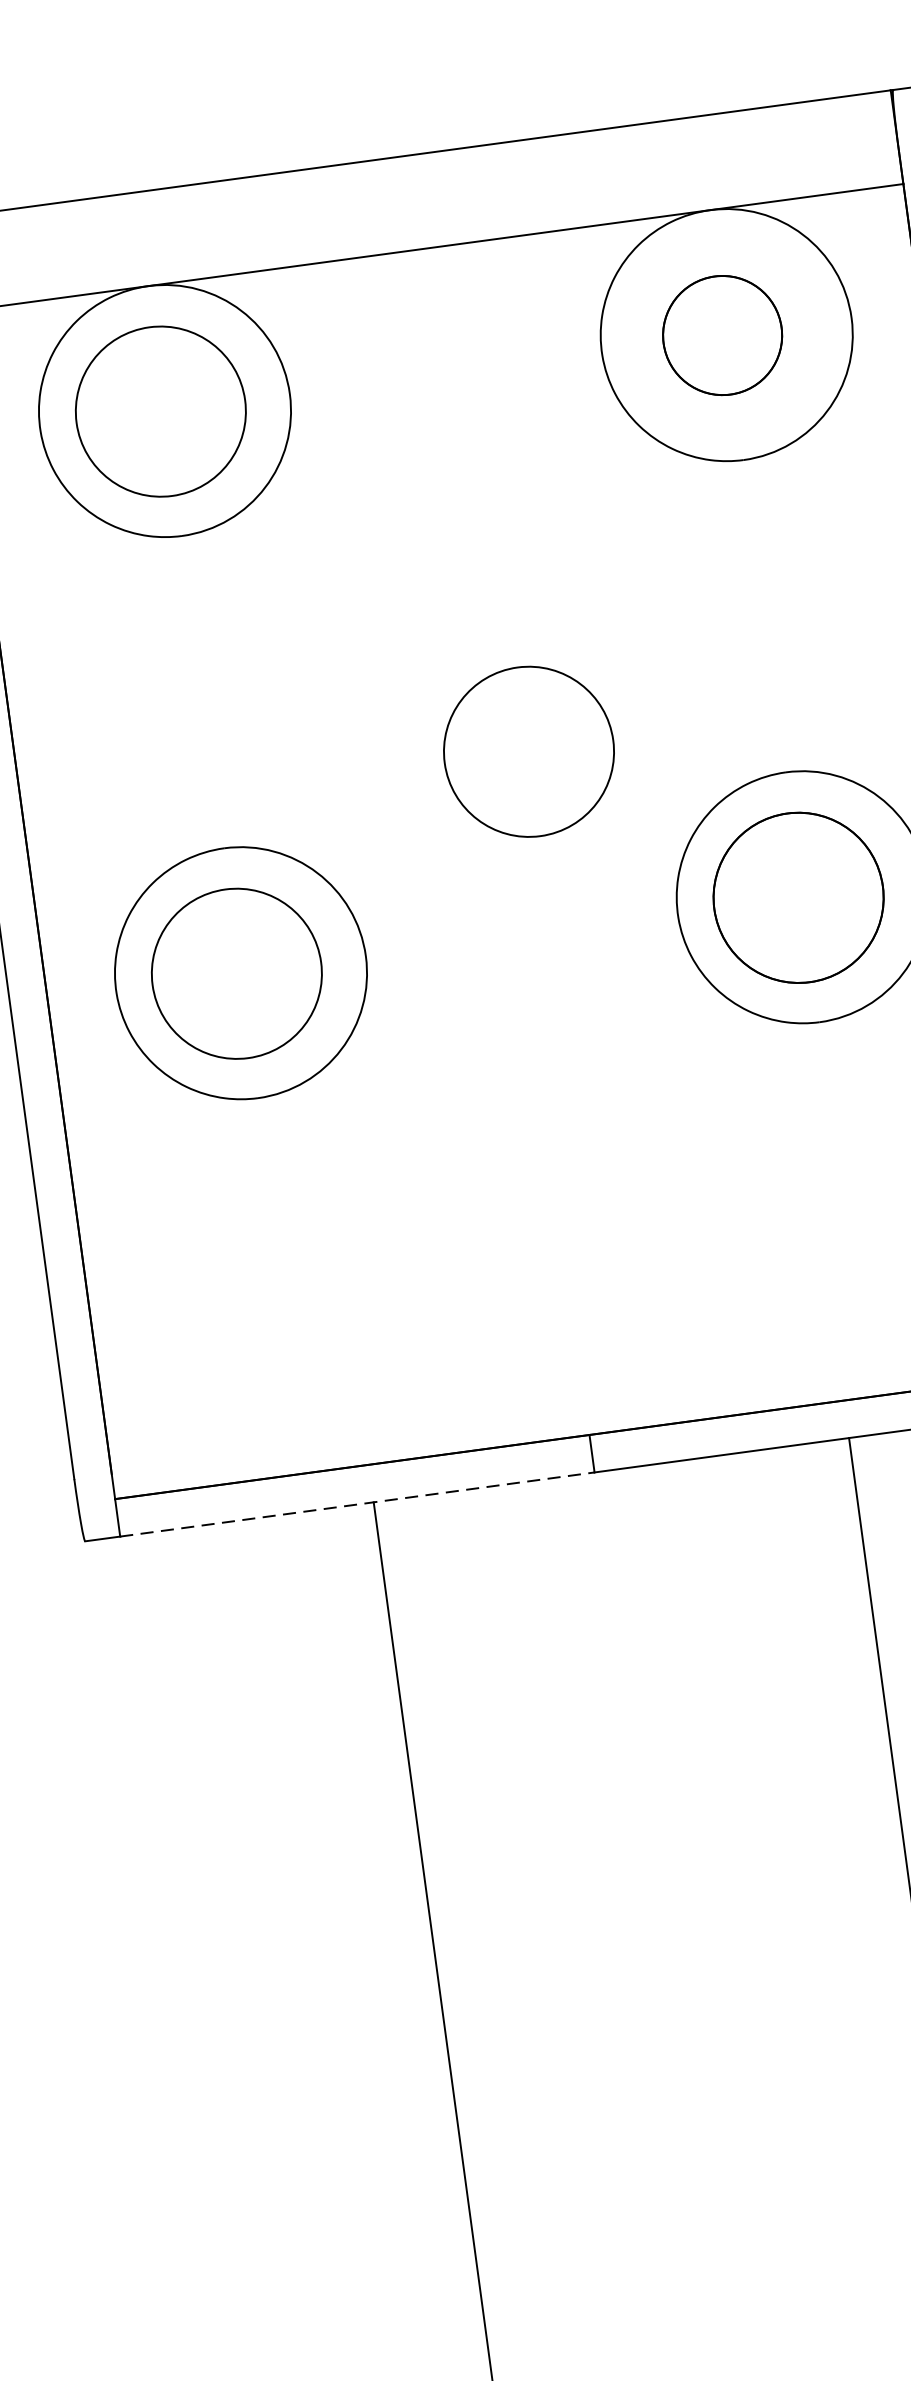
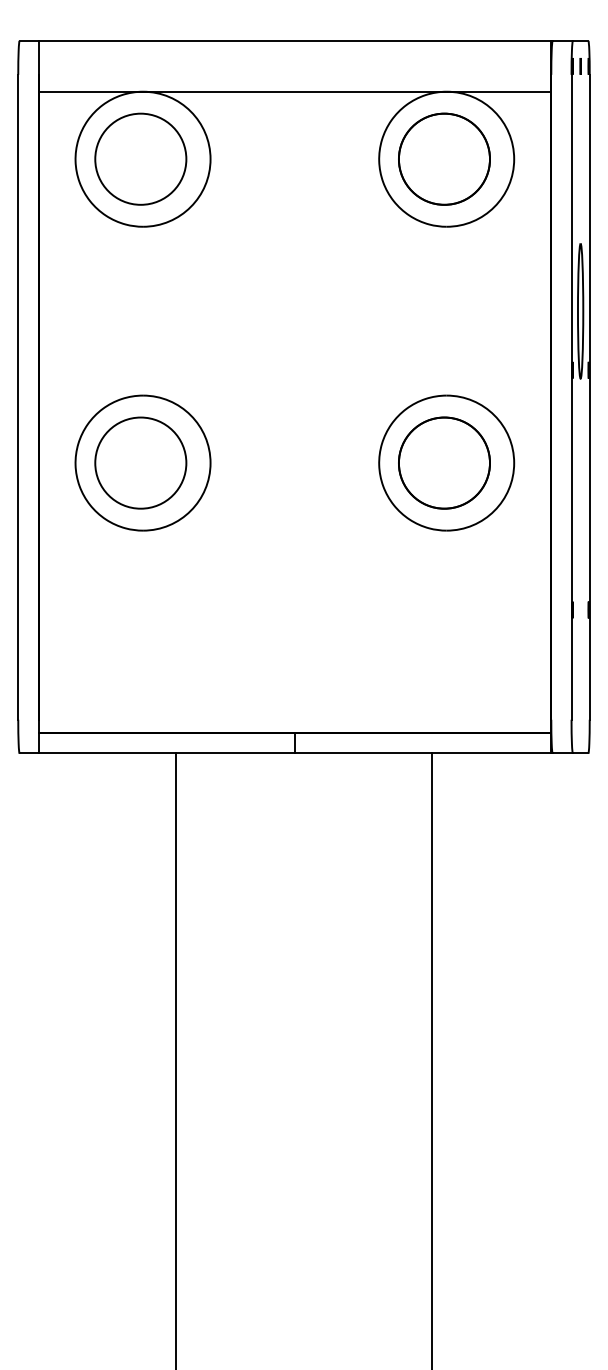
part: (722, 334) -> (444, 158), size x1.43
part: (528, 750) -> (311, 365), removed
line: (358, 1504) -> (167, 753), dashed -> solid

